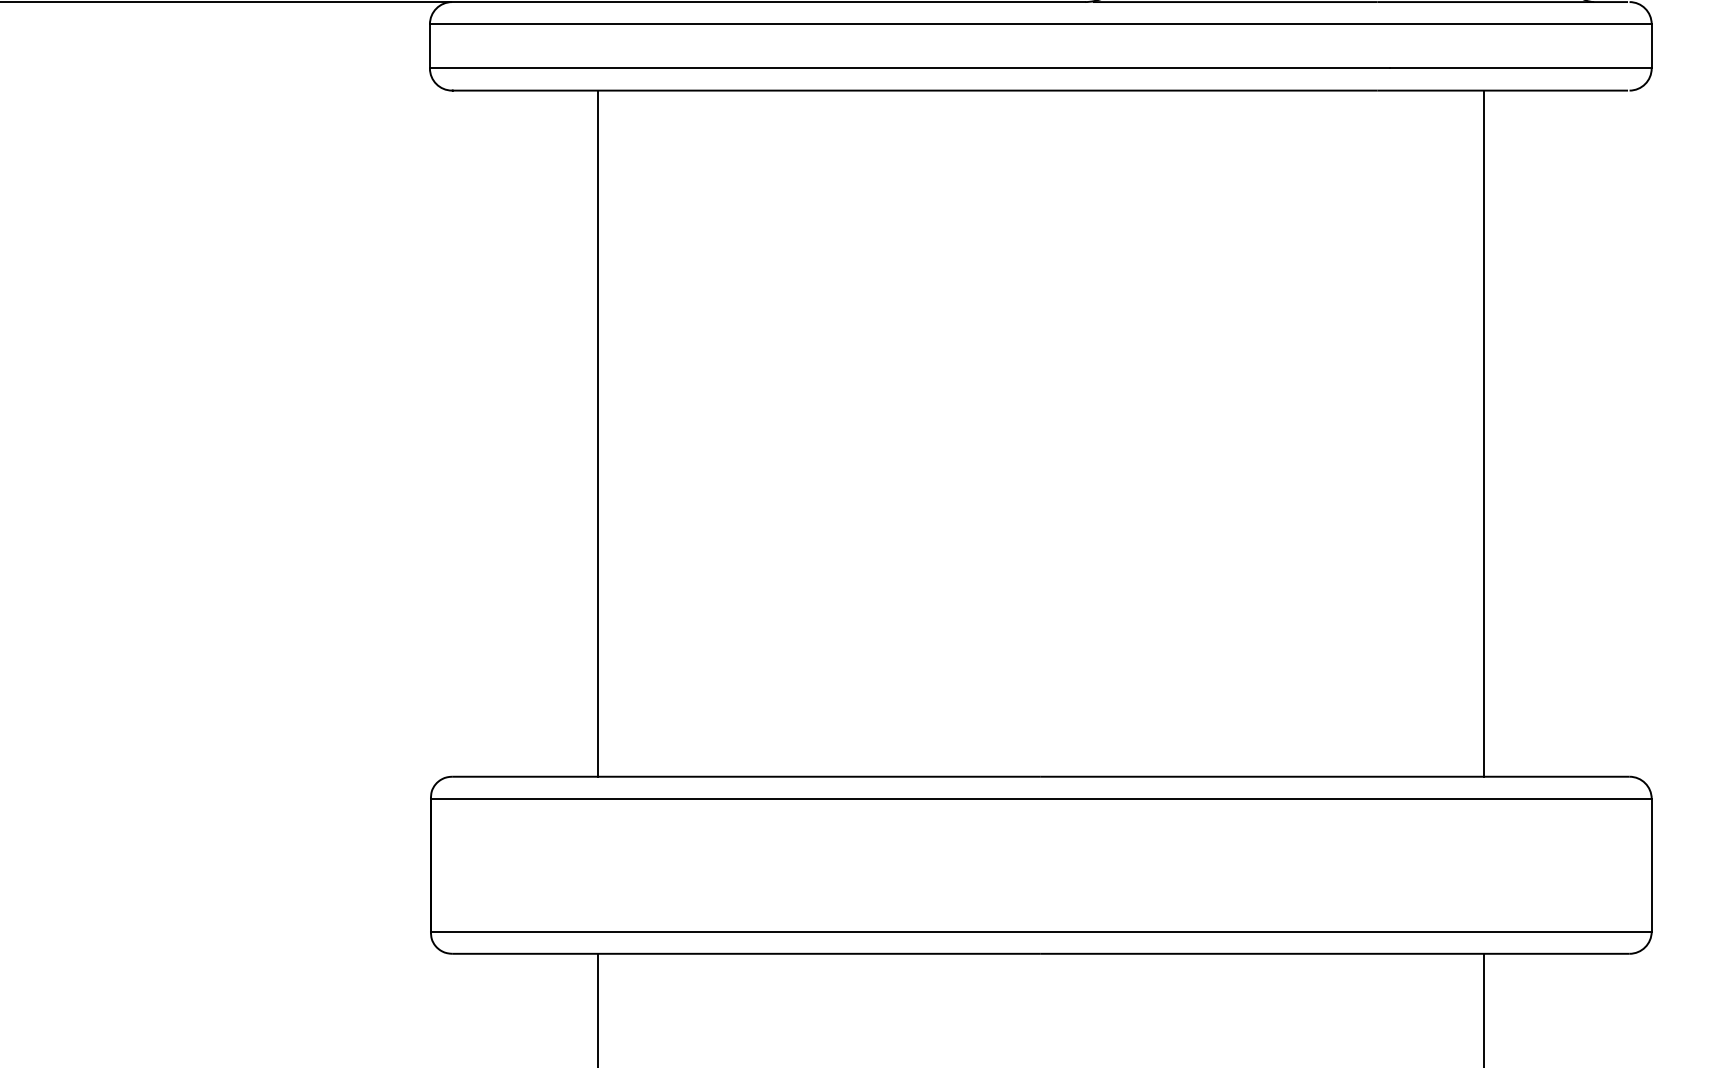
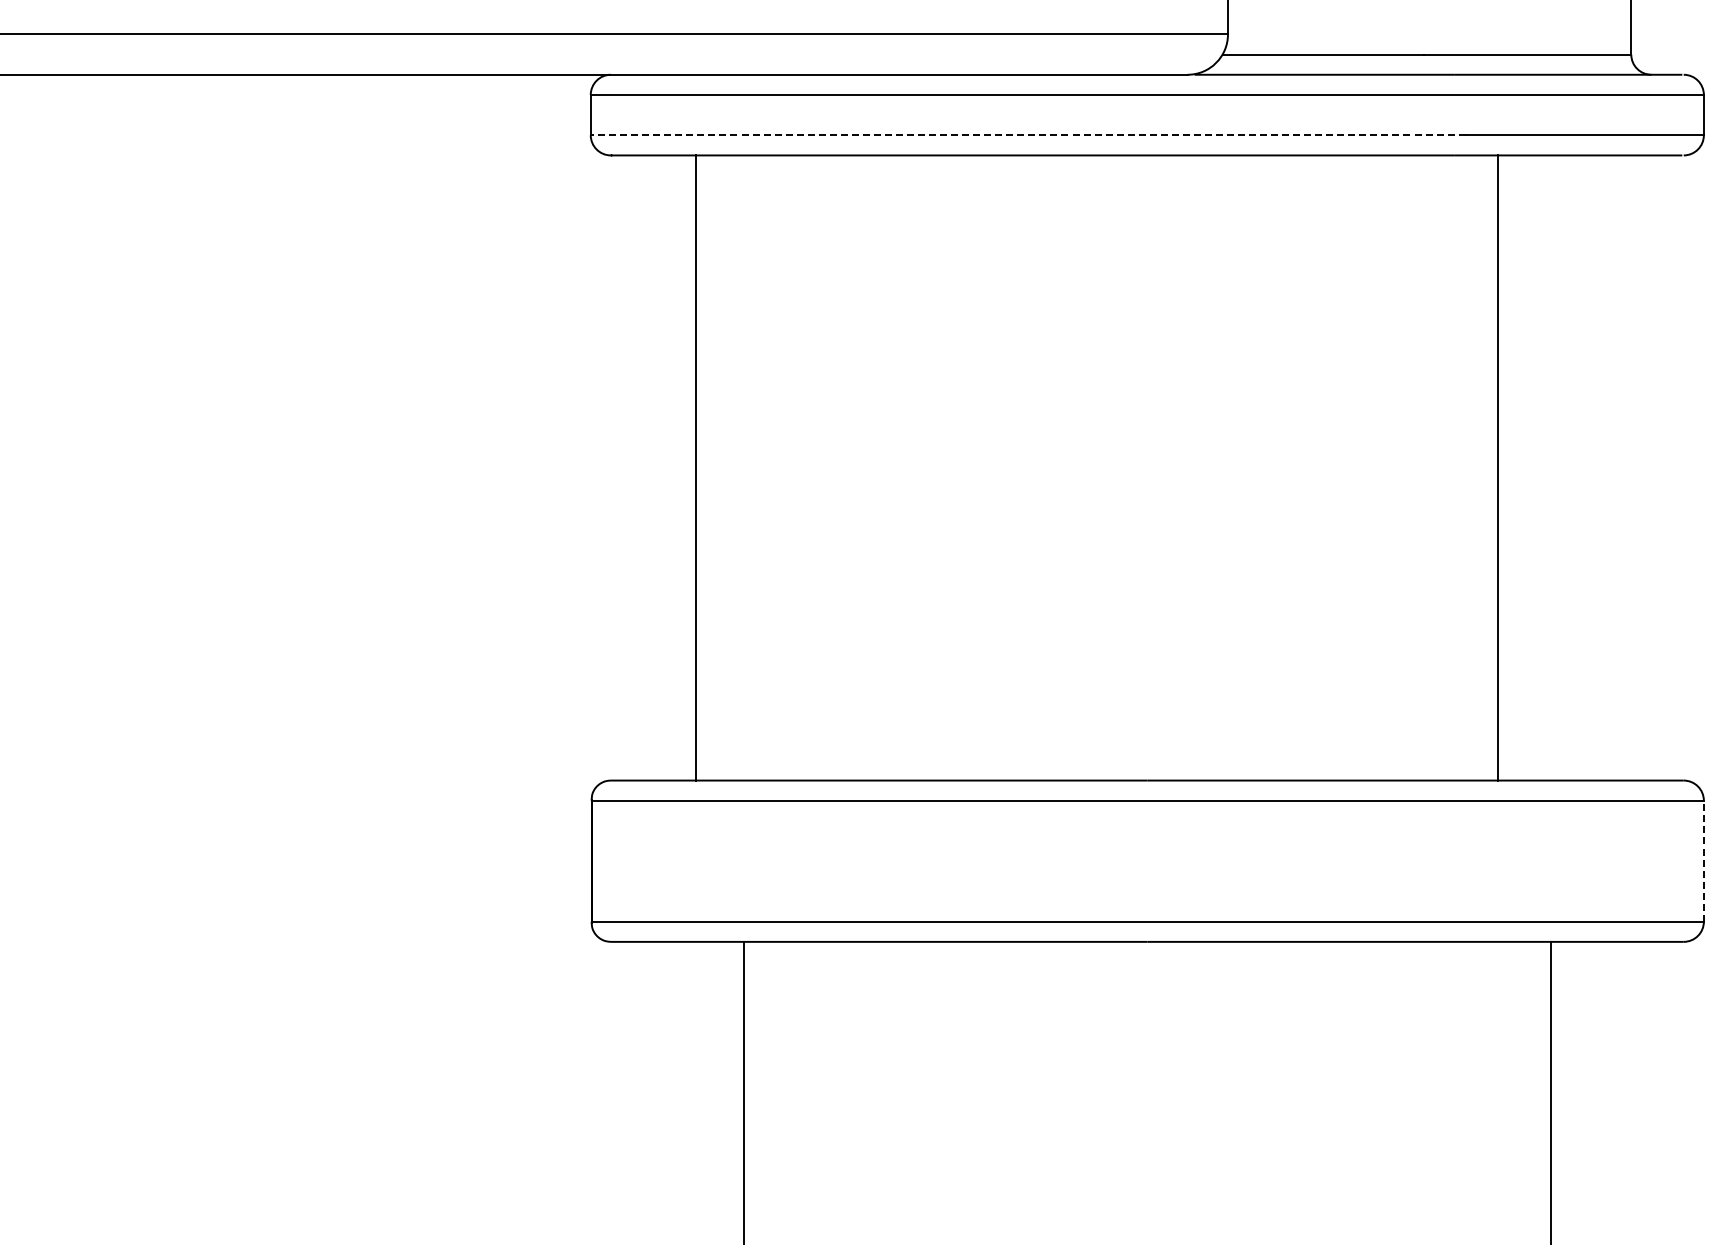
line: (909, 68) -> (1027, 135), solid -> dashed
line: (598, 433) -> (696, 467), moved
line: (1483, 433) -> (1497, 467), moved
line: (1651, 864) -> (1703, 860), solid -> dashed

